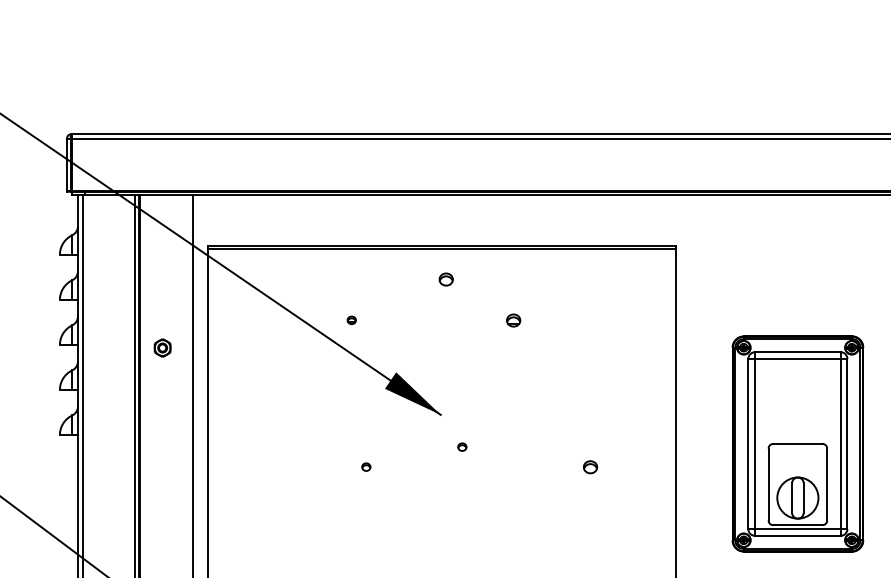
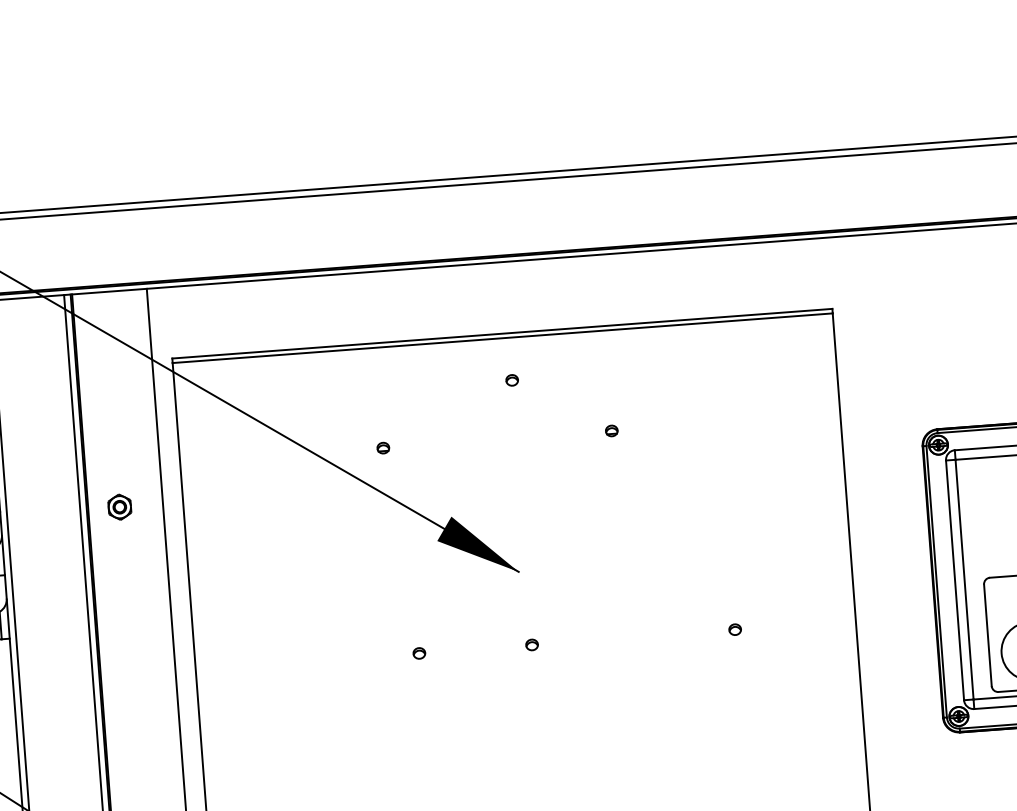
part: (446, 278) -> (512, 379), size x0.62
part: (514, 319) -> (612, 429), size x0.62
part: (462, 446) -> (532, 644), moved
part: (590, 466) -> (735, 628), size x0.62

